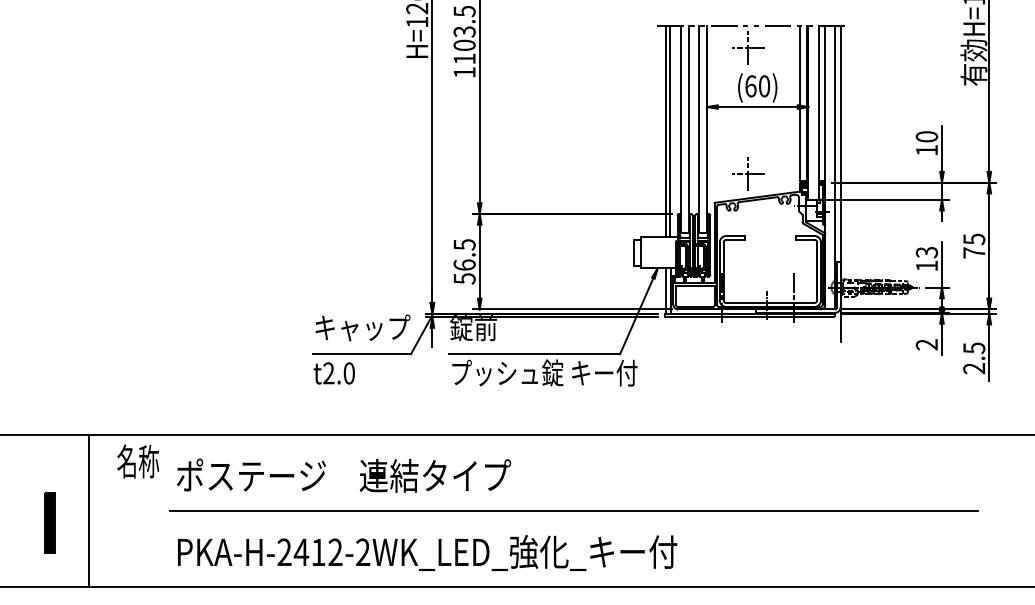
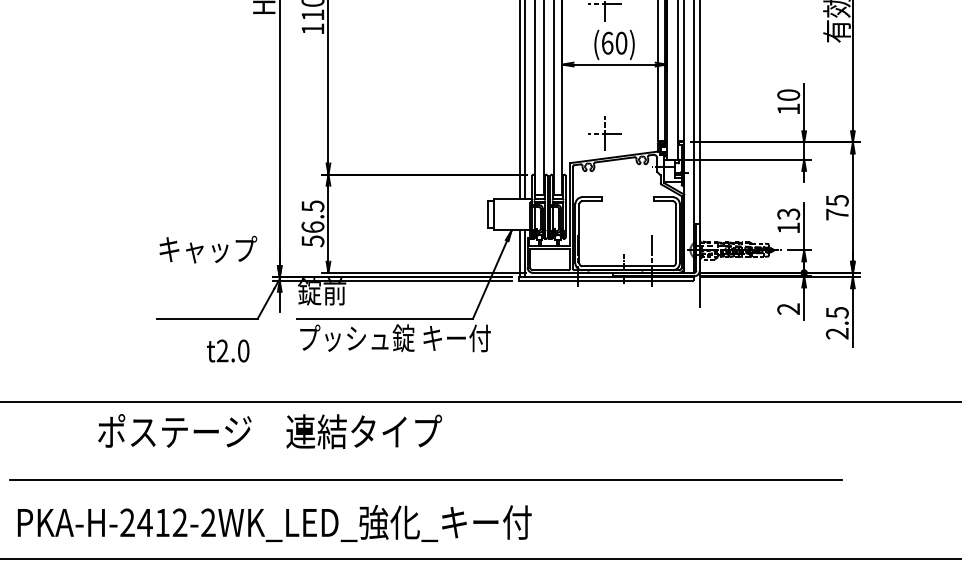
text: (362, 327) -> (207, 249), moved
text: (333, 373) -> (227, 351), moved
text: (344, 475) -> (270, 431), moved

